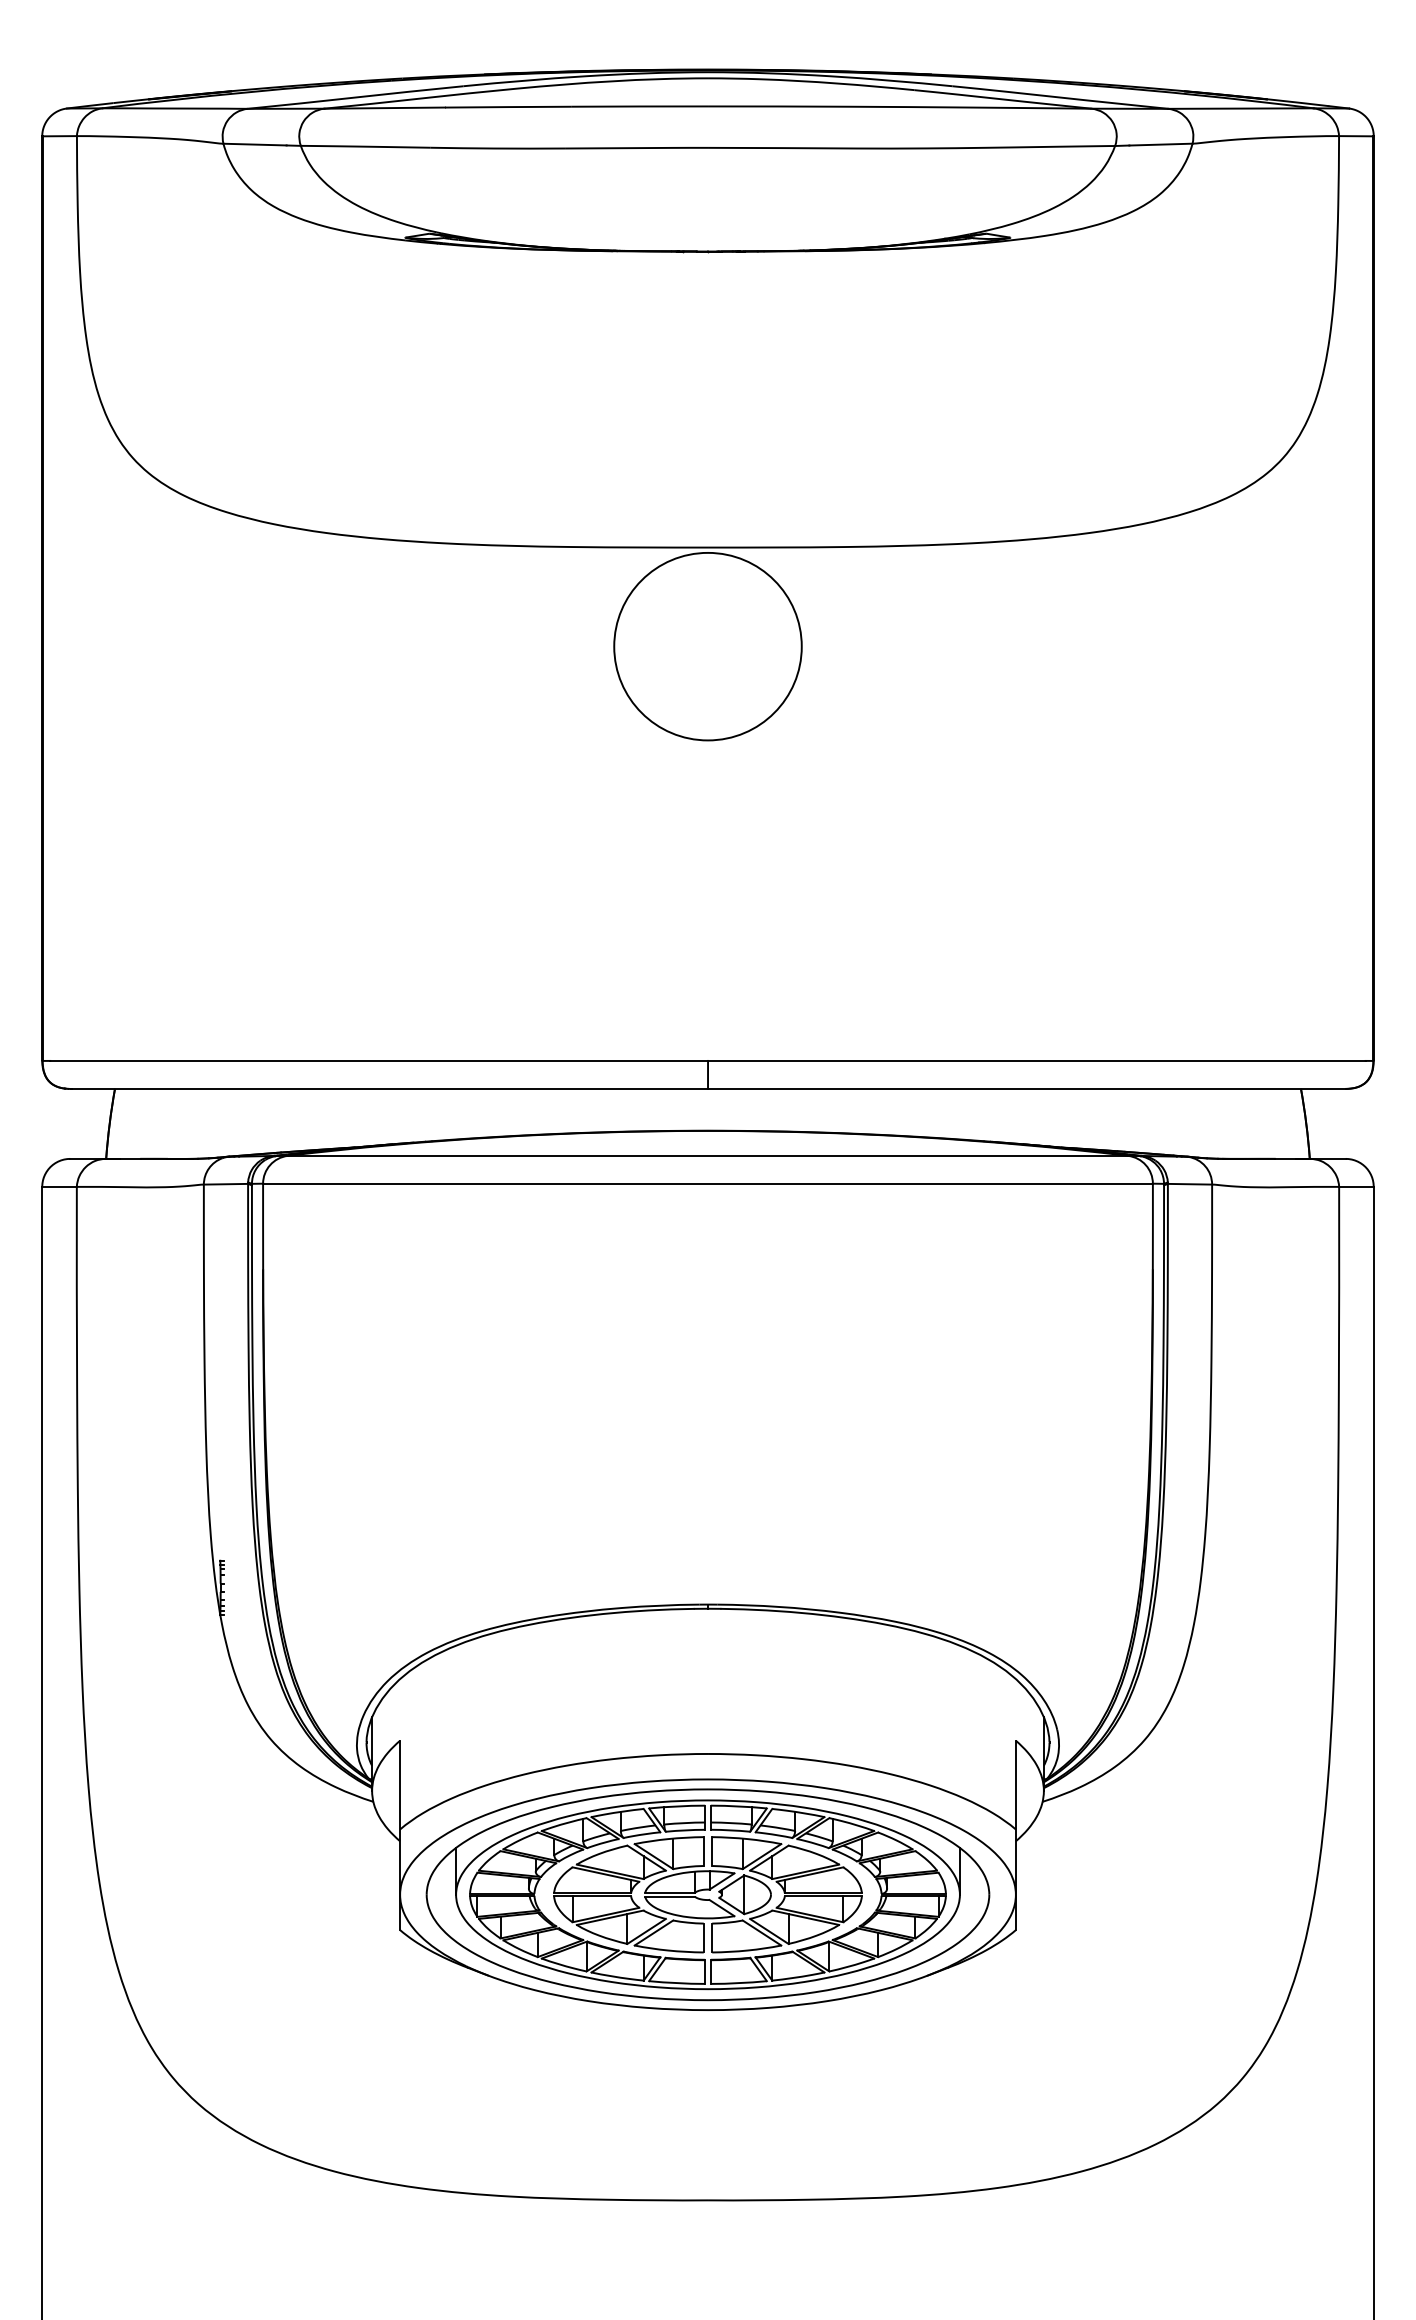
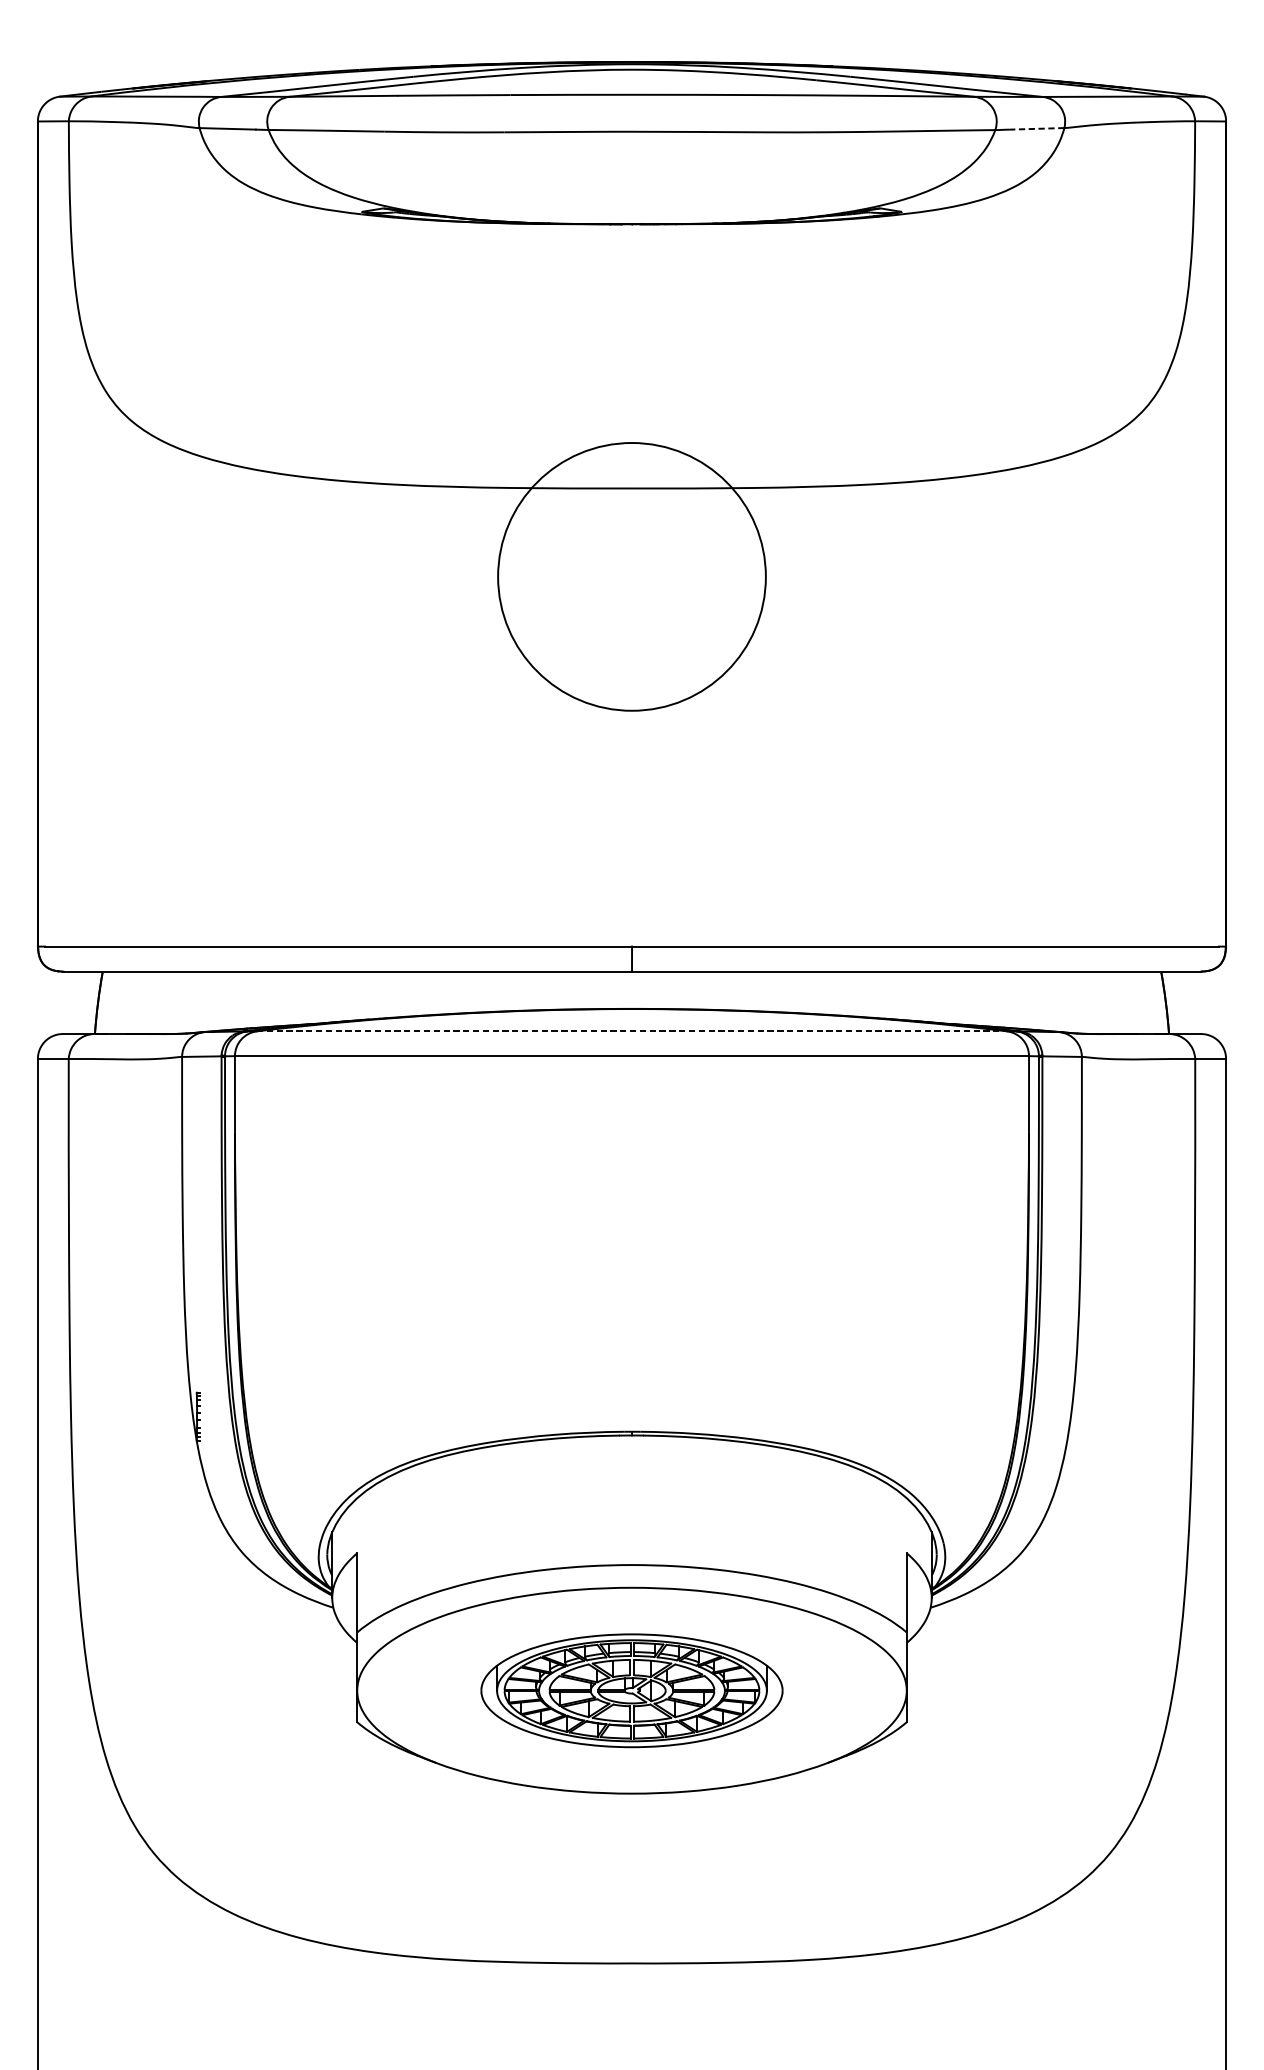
line: (1160, 144) -> (1035, 128), solid -> dashed
circle: (707, 646) -> (631, 576), size x1.6
line: (708, 1155) -> (632, 1030), solid -> dashed
part: (707, 1894) -> (631, 1690), size x0.6

